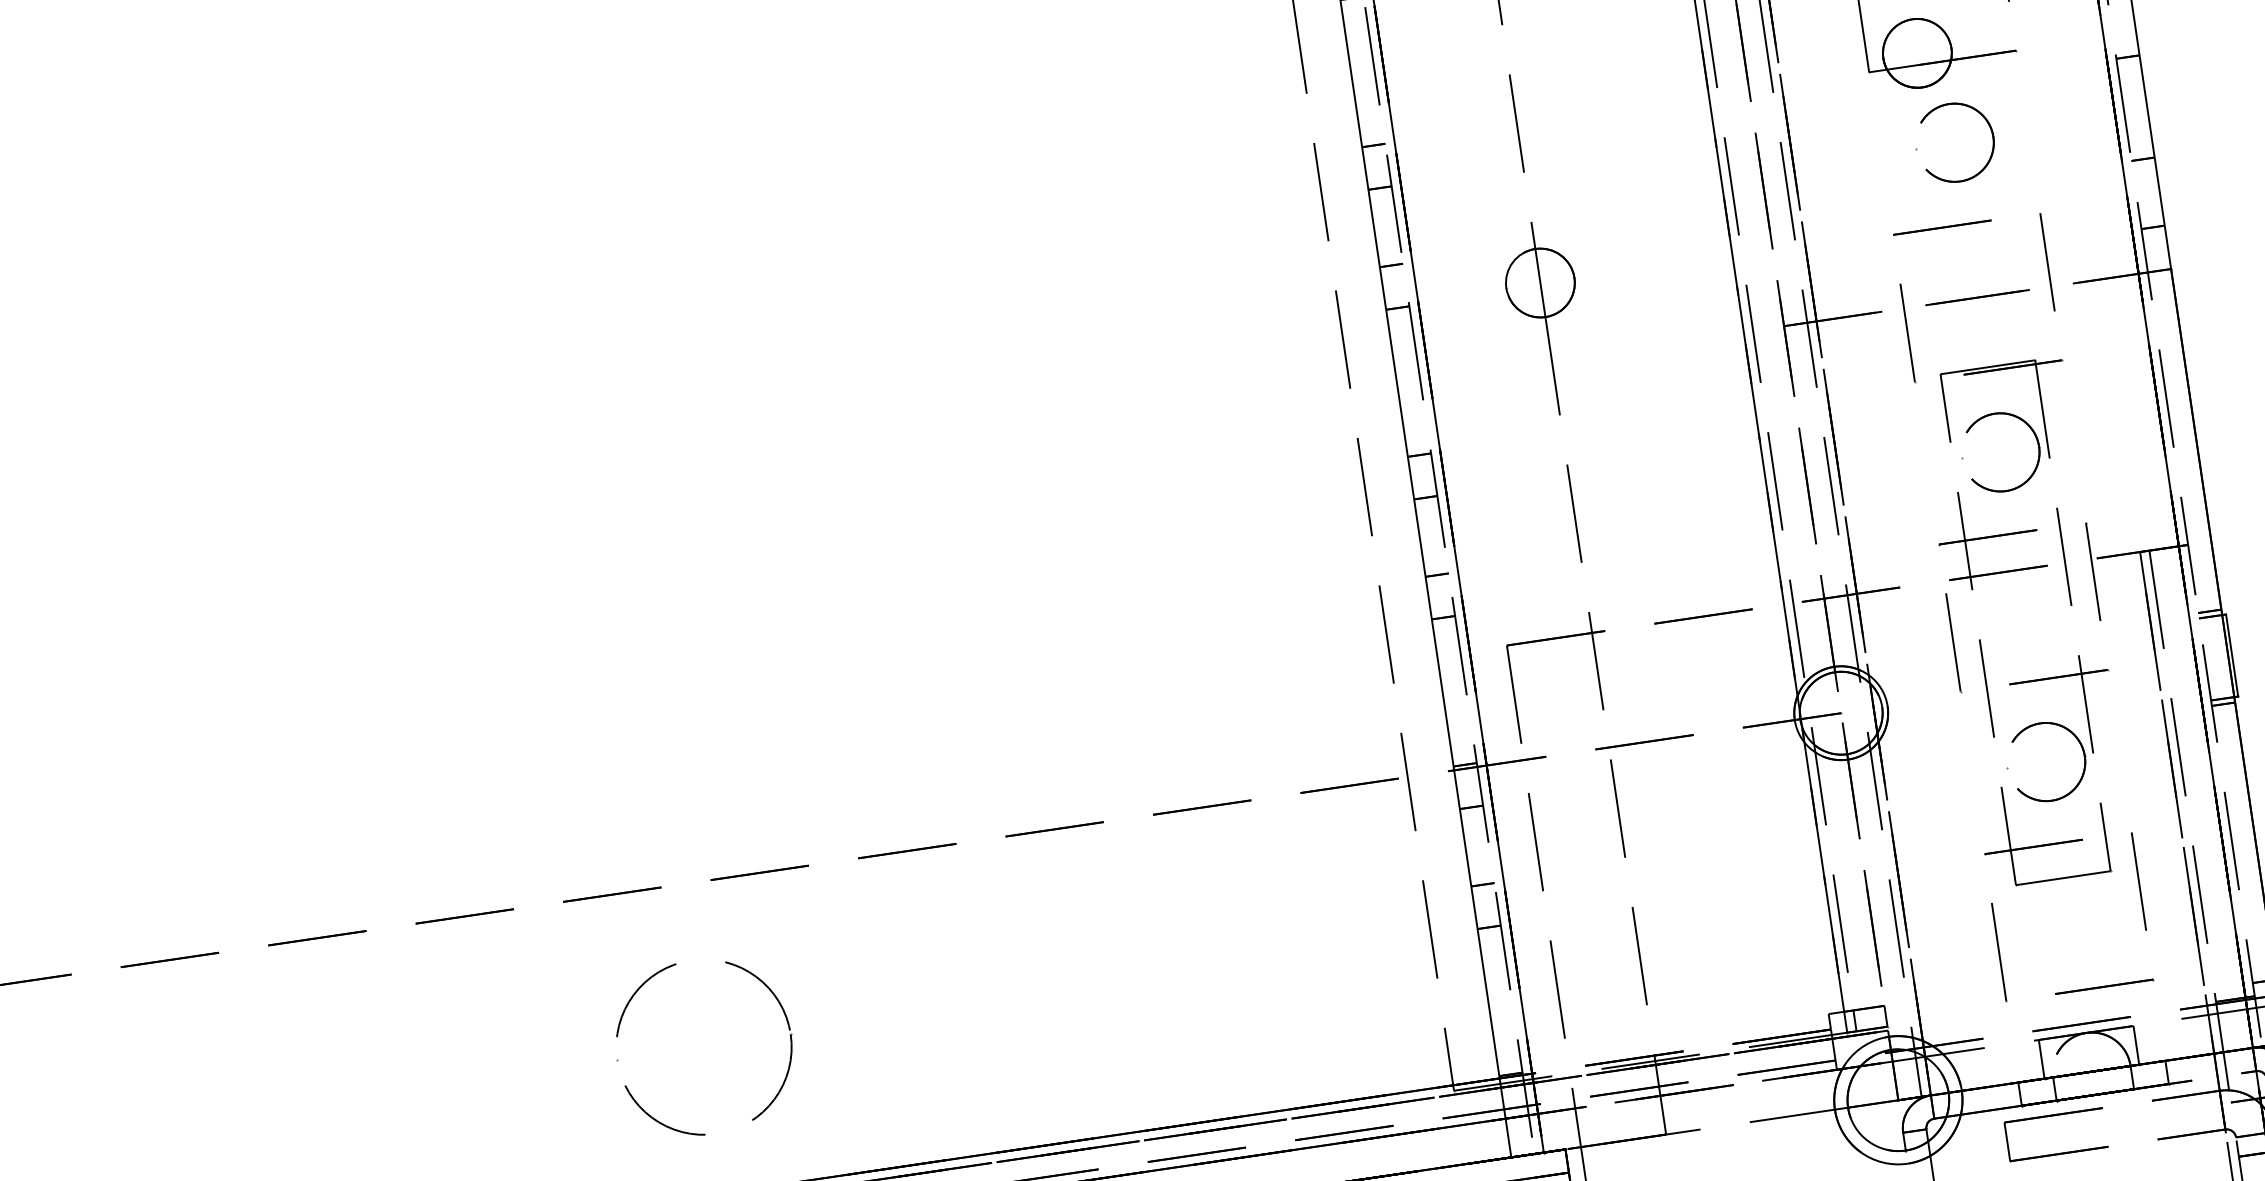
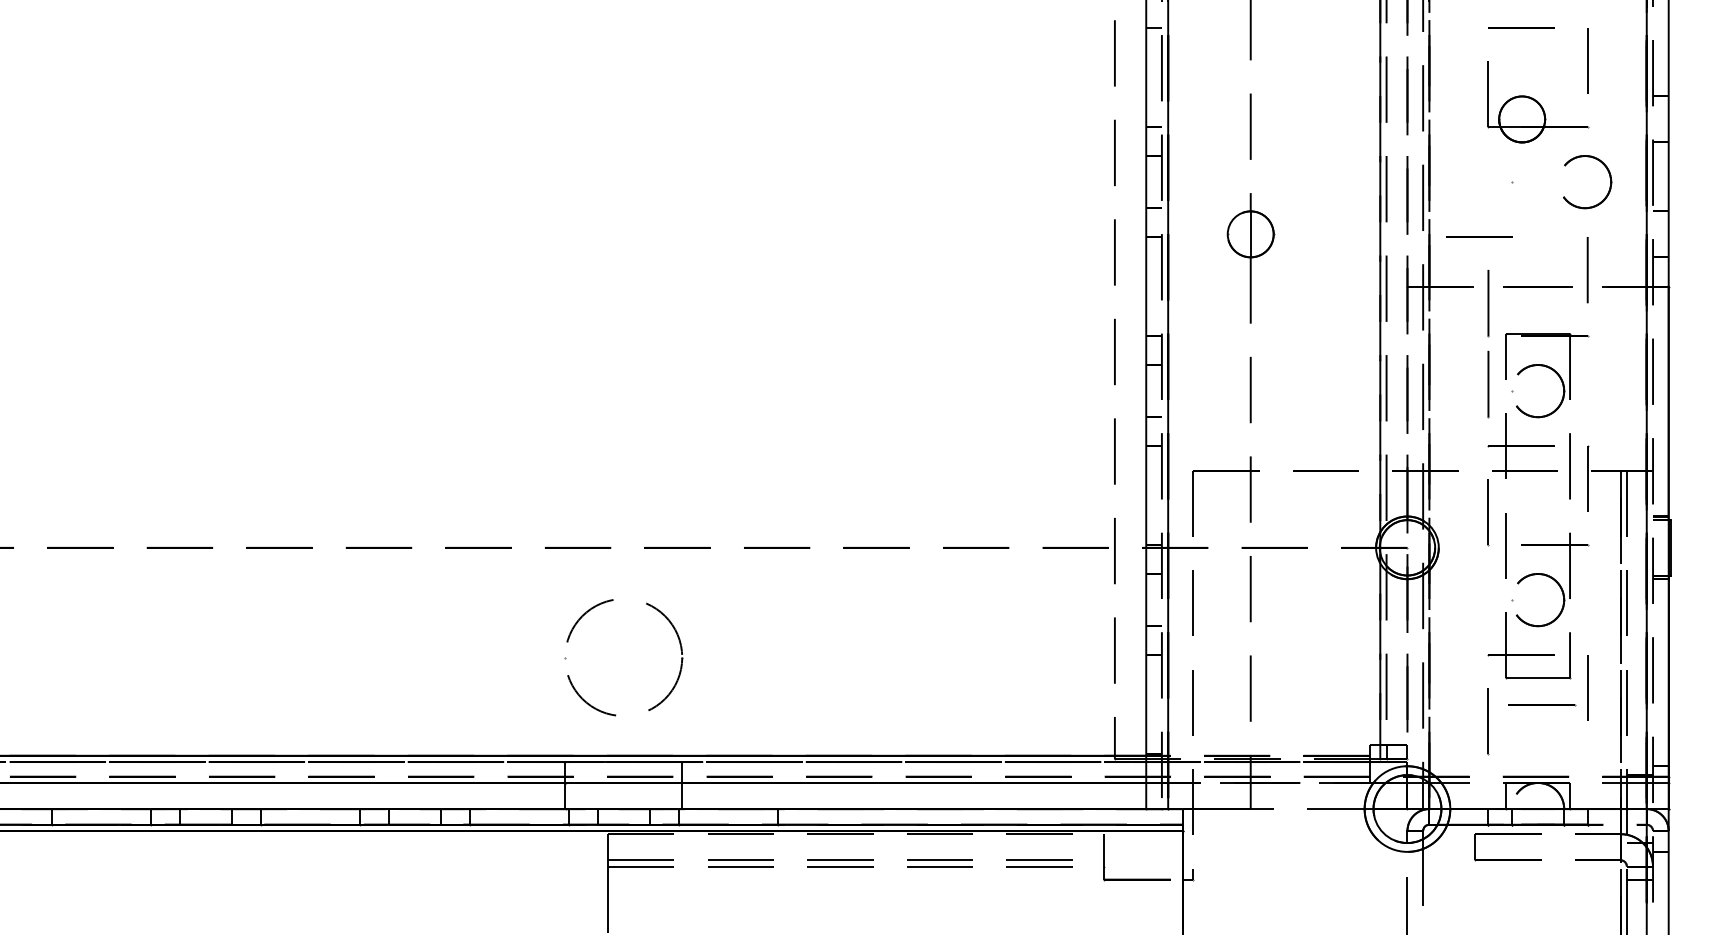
part: (1991, 143) -> (1609, 186), moved
line: (1942, 226) -> (1479, 236), moved
line: (1925, 453) -> (1488, 384), added
line: (2105, 987) -> (1542, 705), moved

